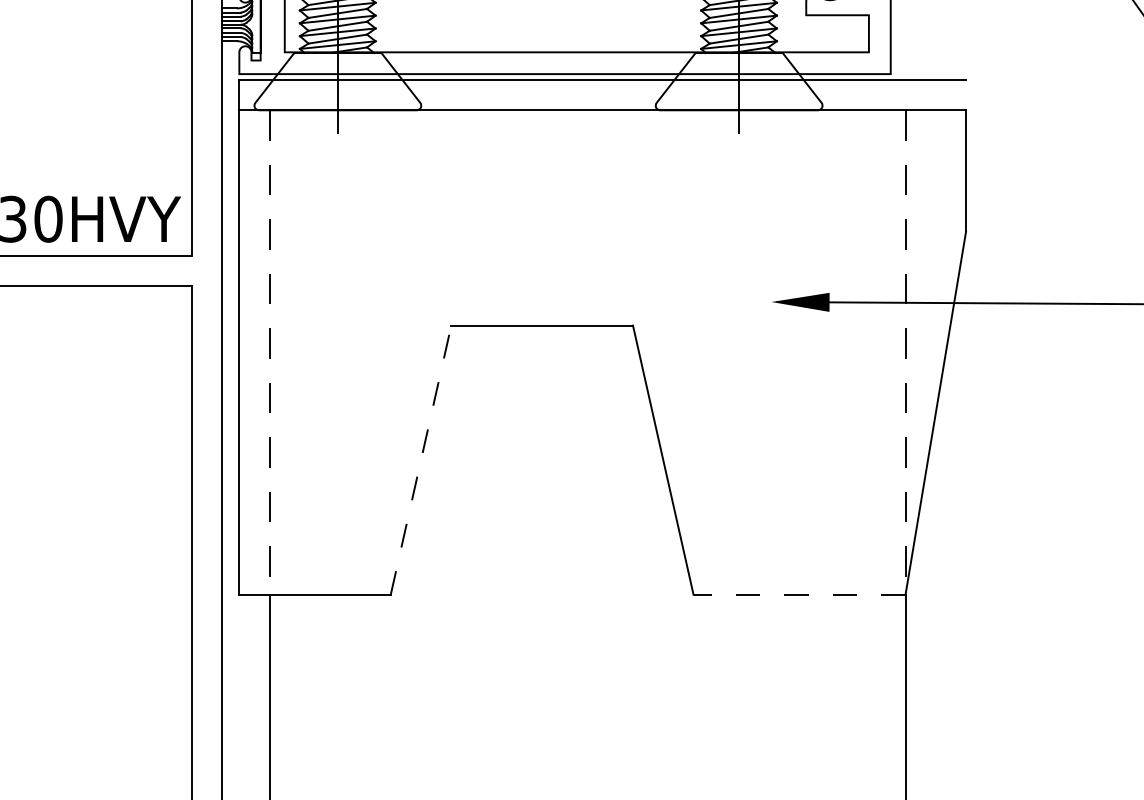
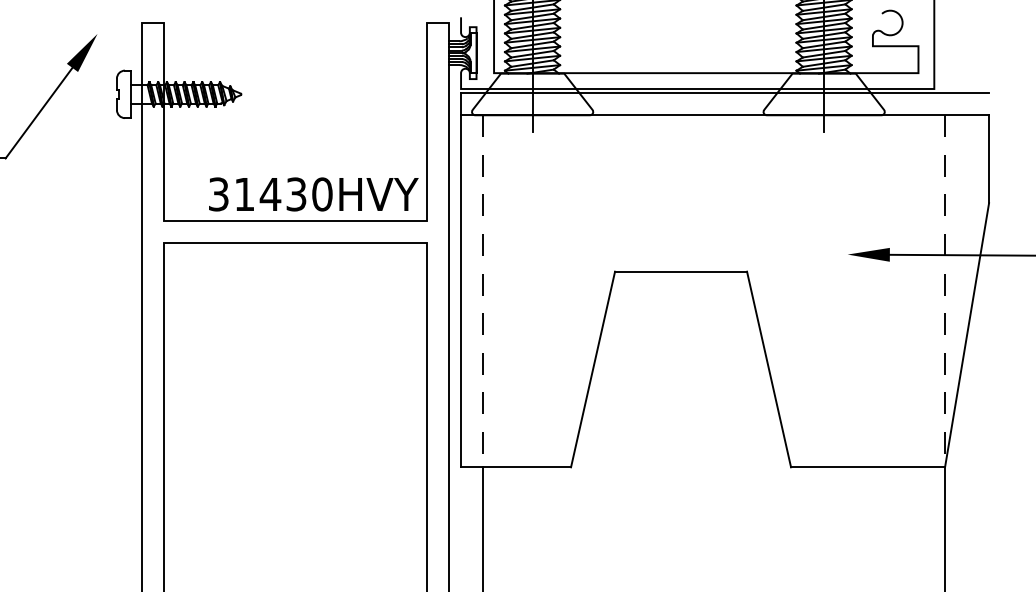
line: (421, 460) -> (593, 369), dashed -> solid
line: (798, 595) -> (867, 467), dashed -> solid

